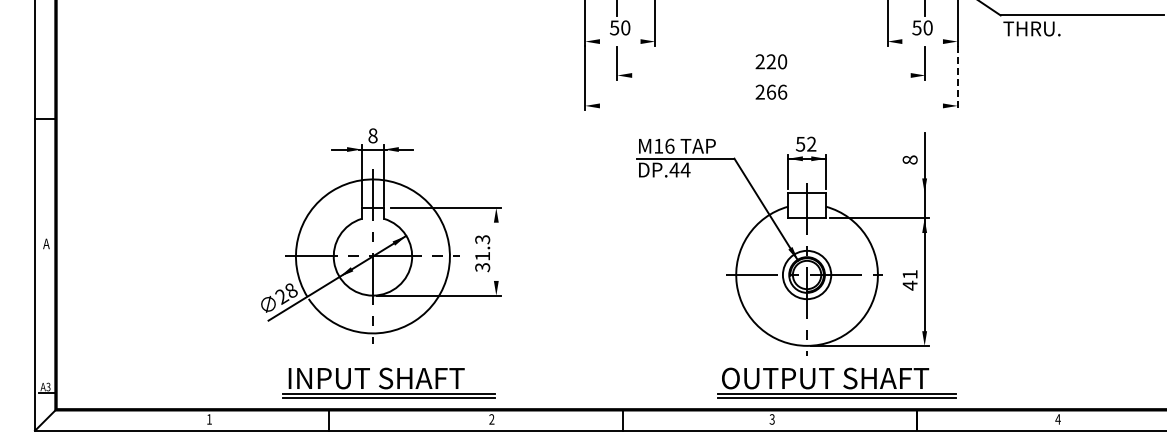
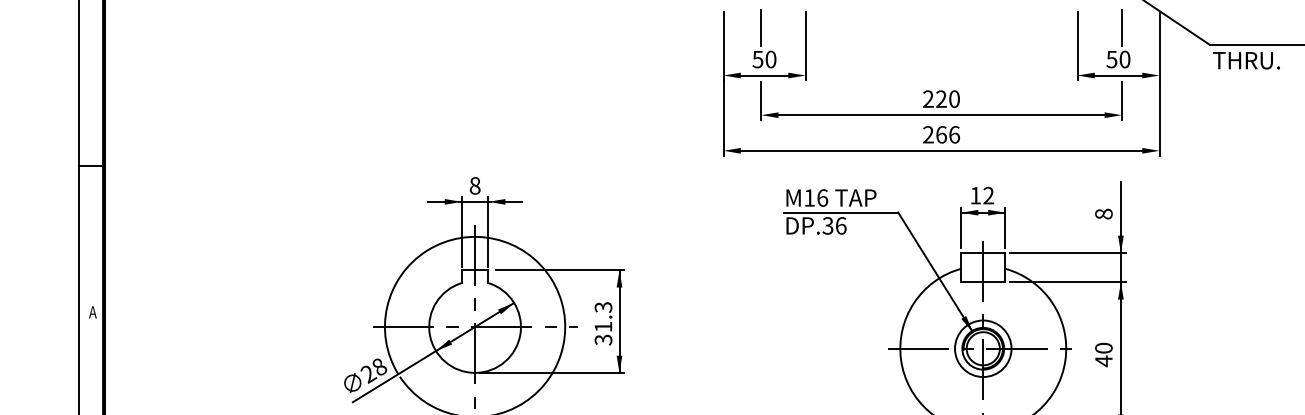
line: (619, 41) -> (763, 75), added
line: (922, 41) -> (1118, 75), added
line: (771, 75) -> (941, 115), added
line: (957, 78) -> (1159, 118), dashed -> solid
line: (770, 105) -> (940, 150), added
text: (800, 144) -> (975, 195), 52 -> 12
text: (679, 169) -> (833, 225), DP.44 -> DP.36
line: (879, 193) -> (1068, 253), added
line: (496, 251) -> (619, 321), added
text: (909, 274) -> (1103, 348), 41 -> 40

